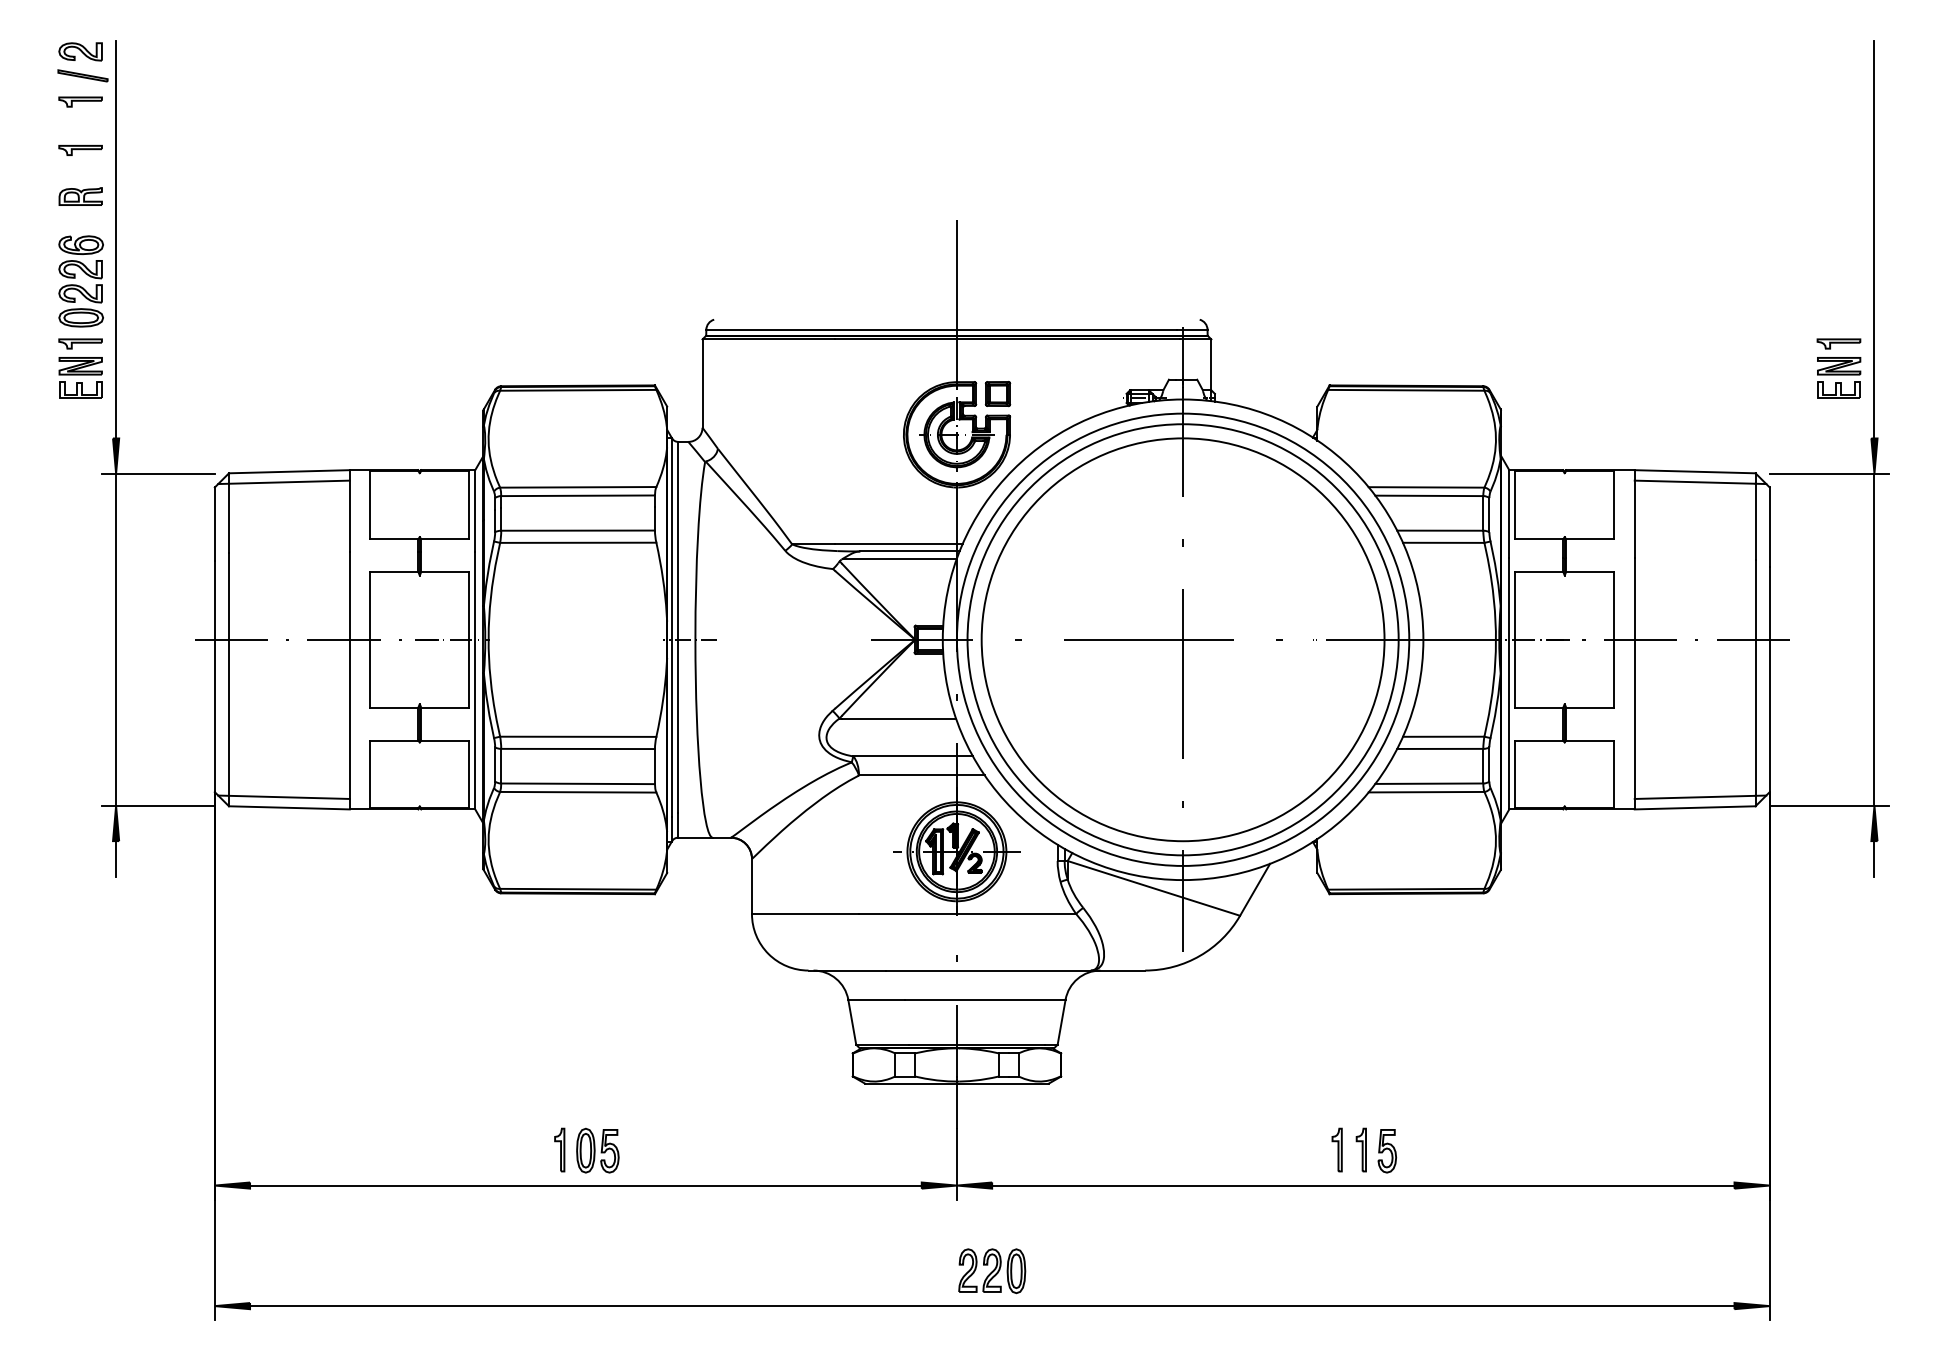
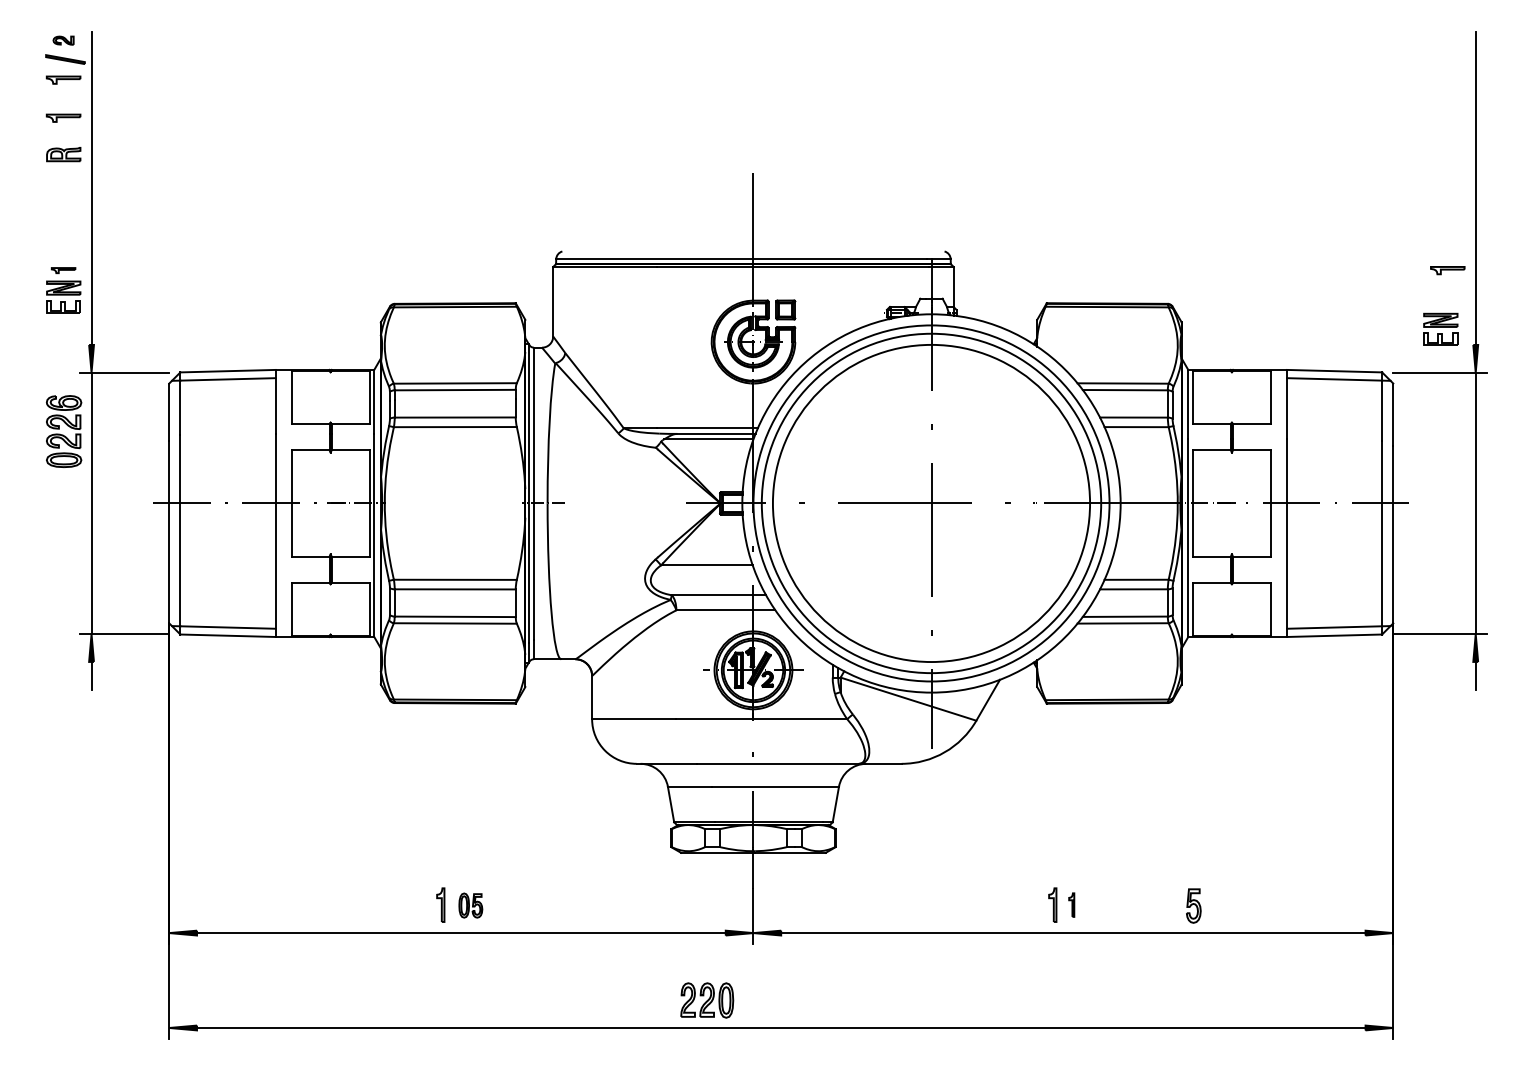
part: (80, 51) -> (63, 40), size x0.6
part: (80, 281) -> (63, 431), moved
part: (80, 343) -> (63, 270), size x0.7
part: (1839, 377) -> (1441, 329), moved
part: (1360, 1149) -> (1071, 904), size x0.7
part: (597, 1150) -> (470, 905), size x0.7
part: (1387, 1151) -> (1193, 906), moved
part: (992, 1271) -> (707, 1000), moved

